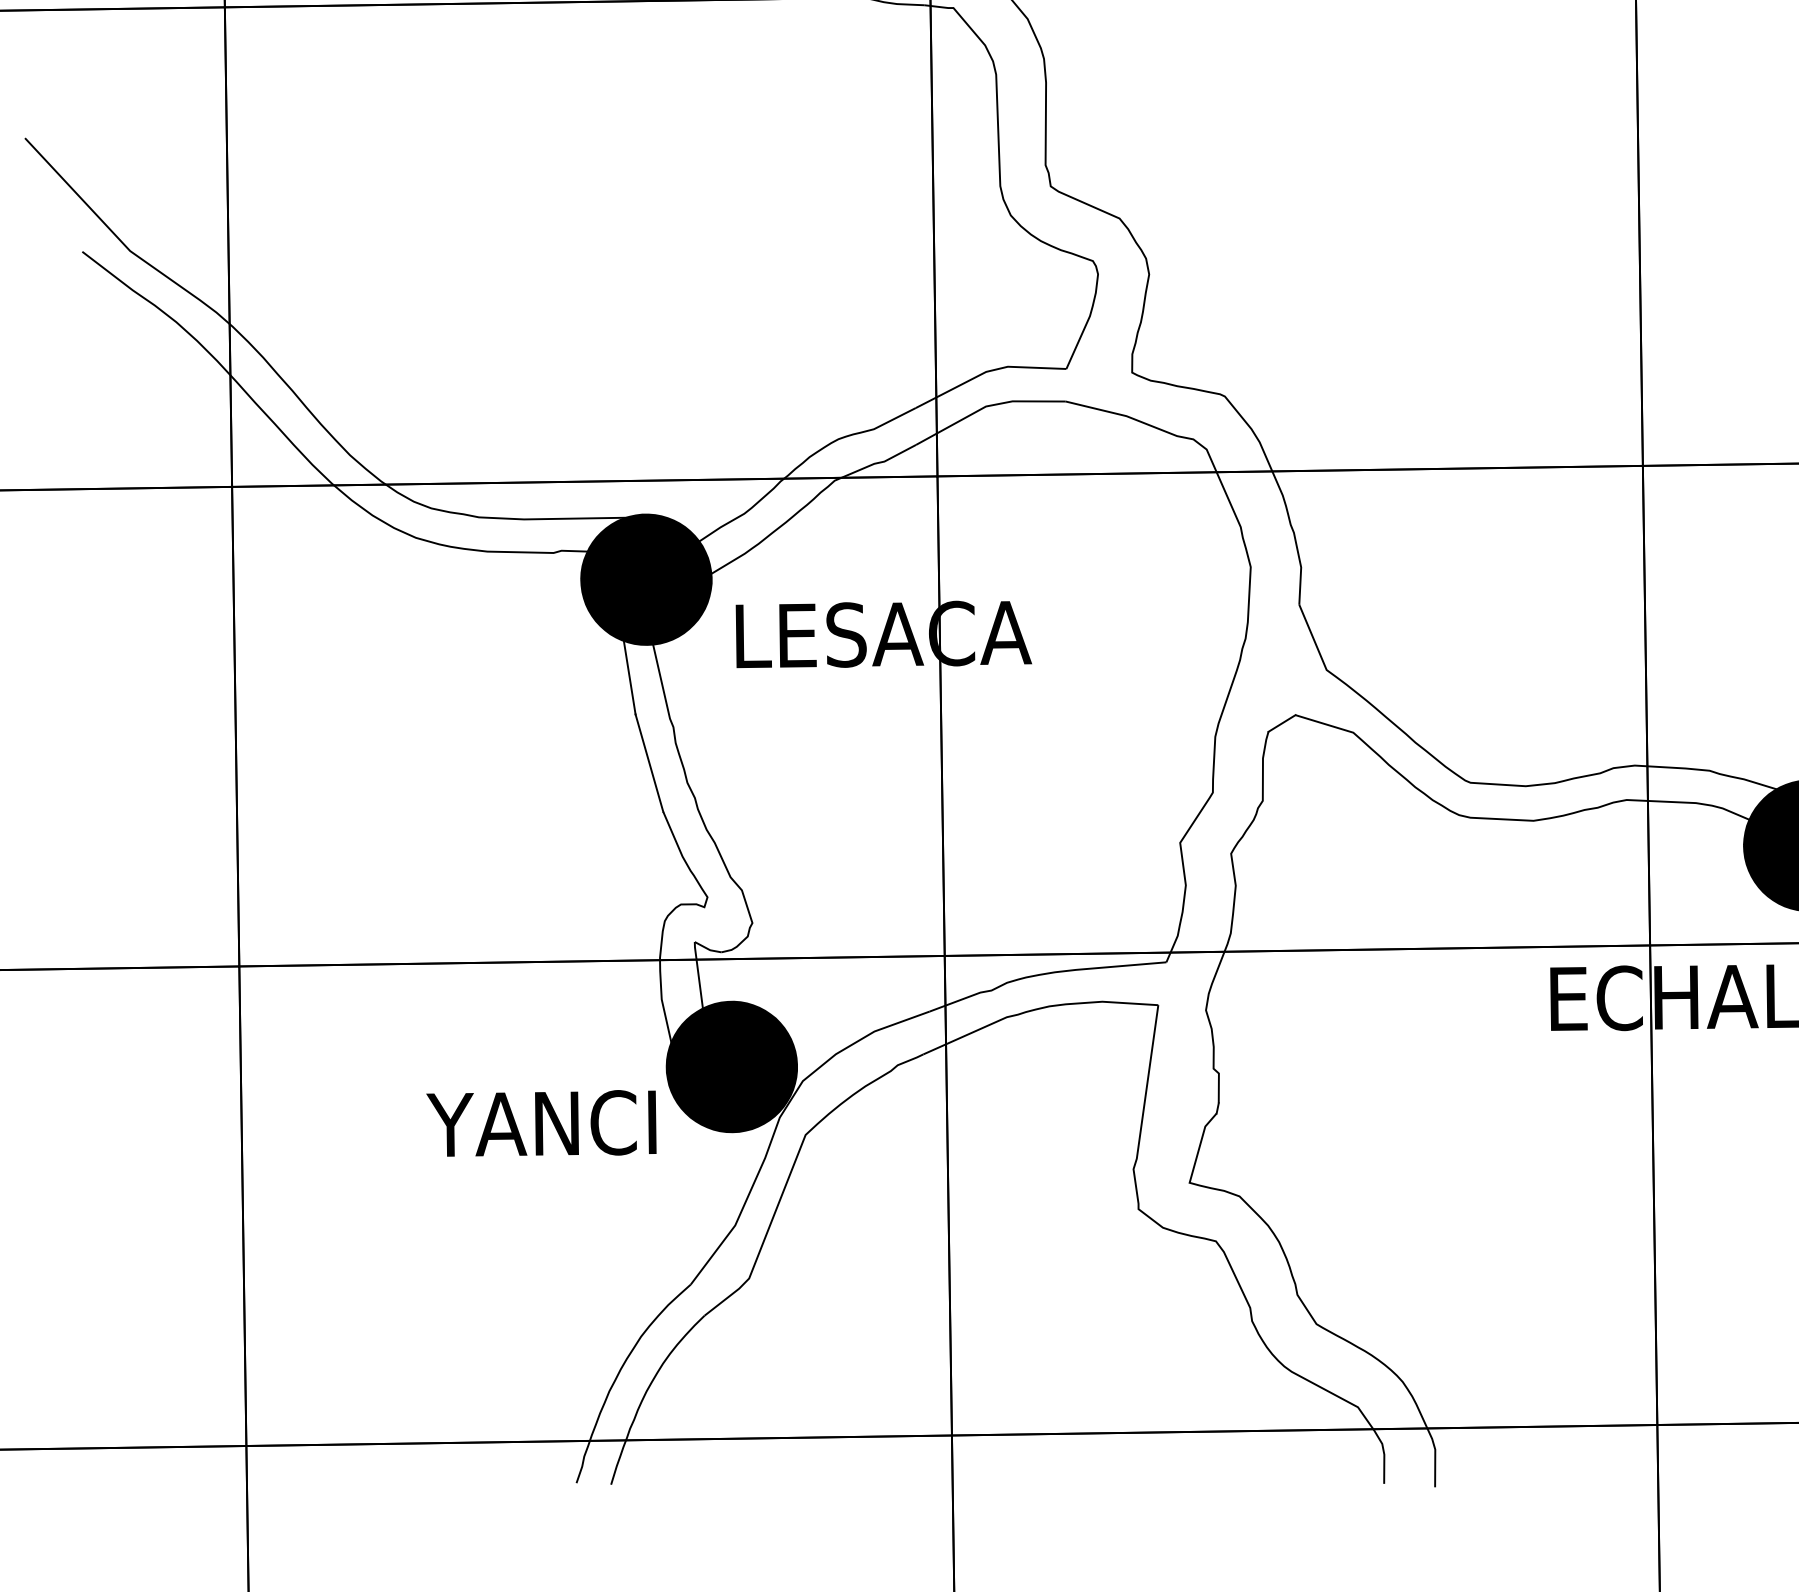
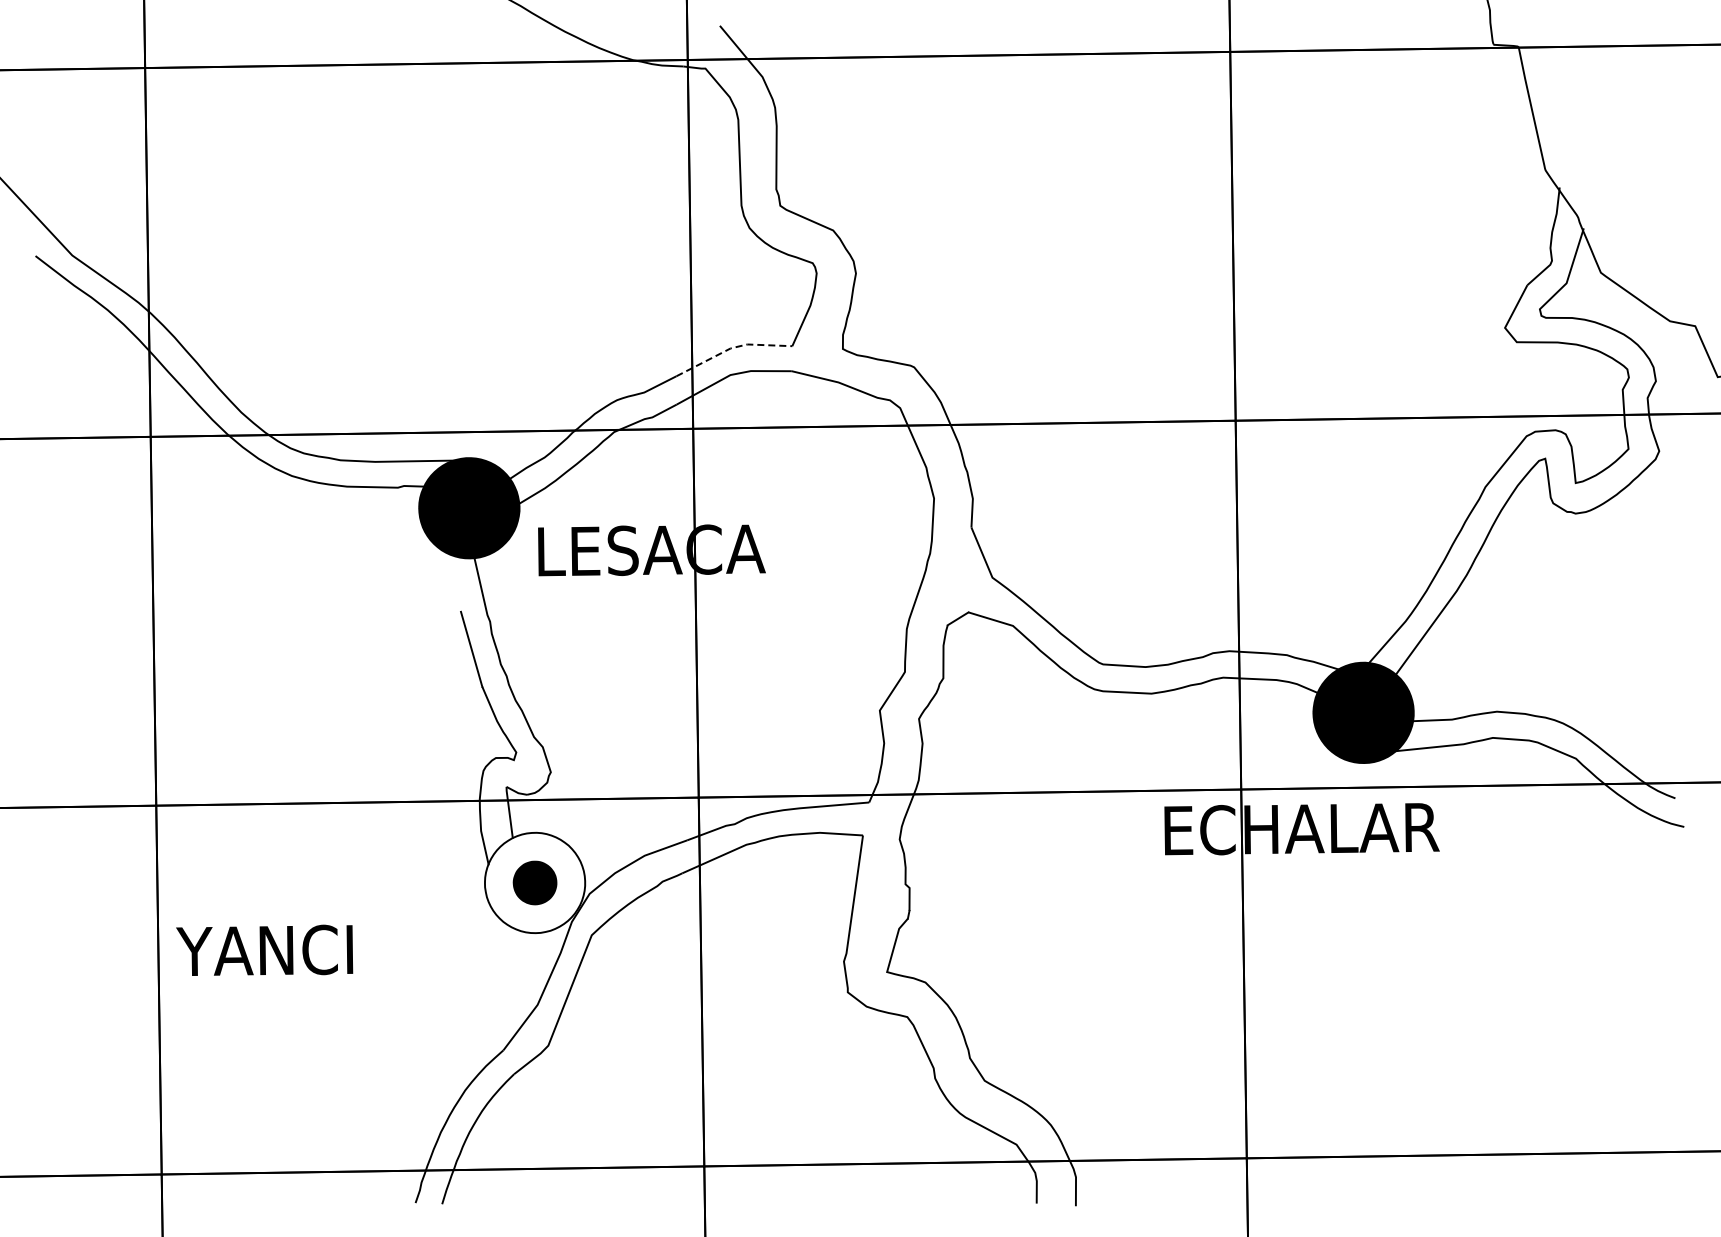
line: (988, 371) -> (732, 348), solid -> dashed
line: (629, 676) -> (456, 582), removed
fill: (731, 1066) -> (534, 882), removed
text: (541, 1122) -> (264, 949), moved

